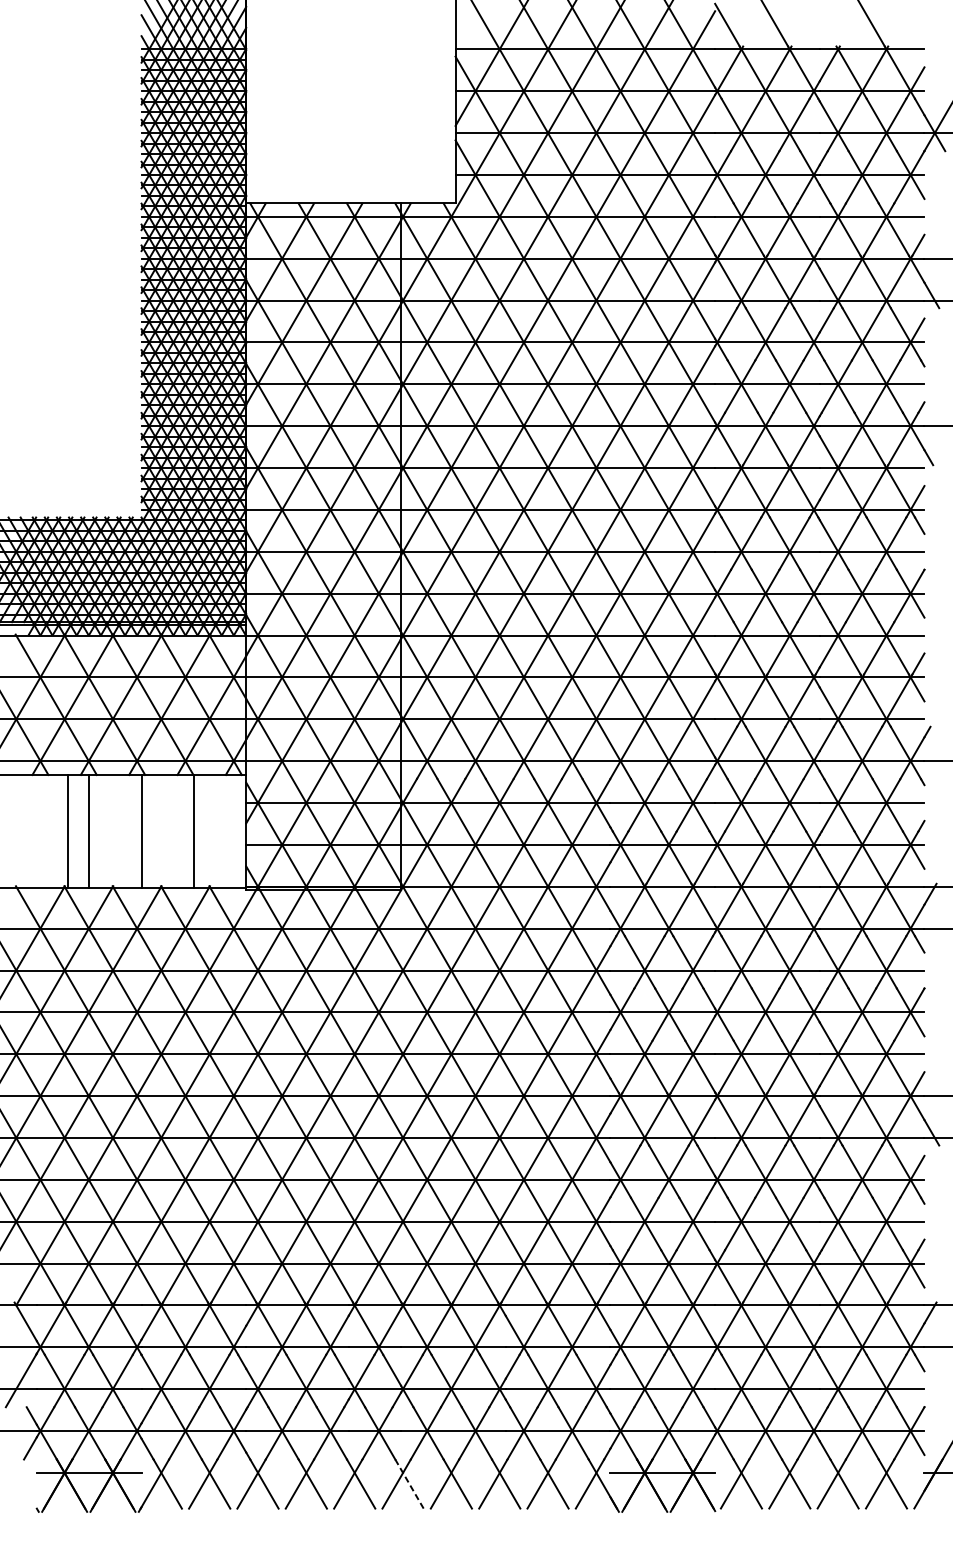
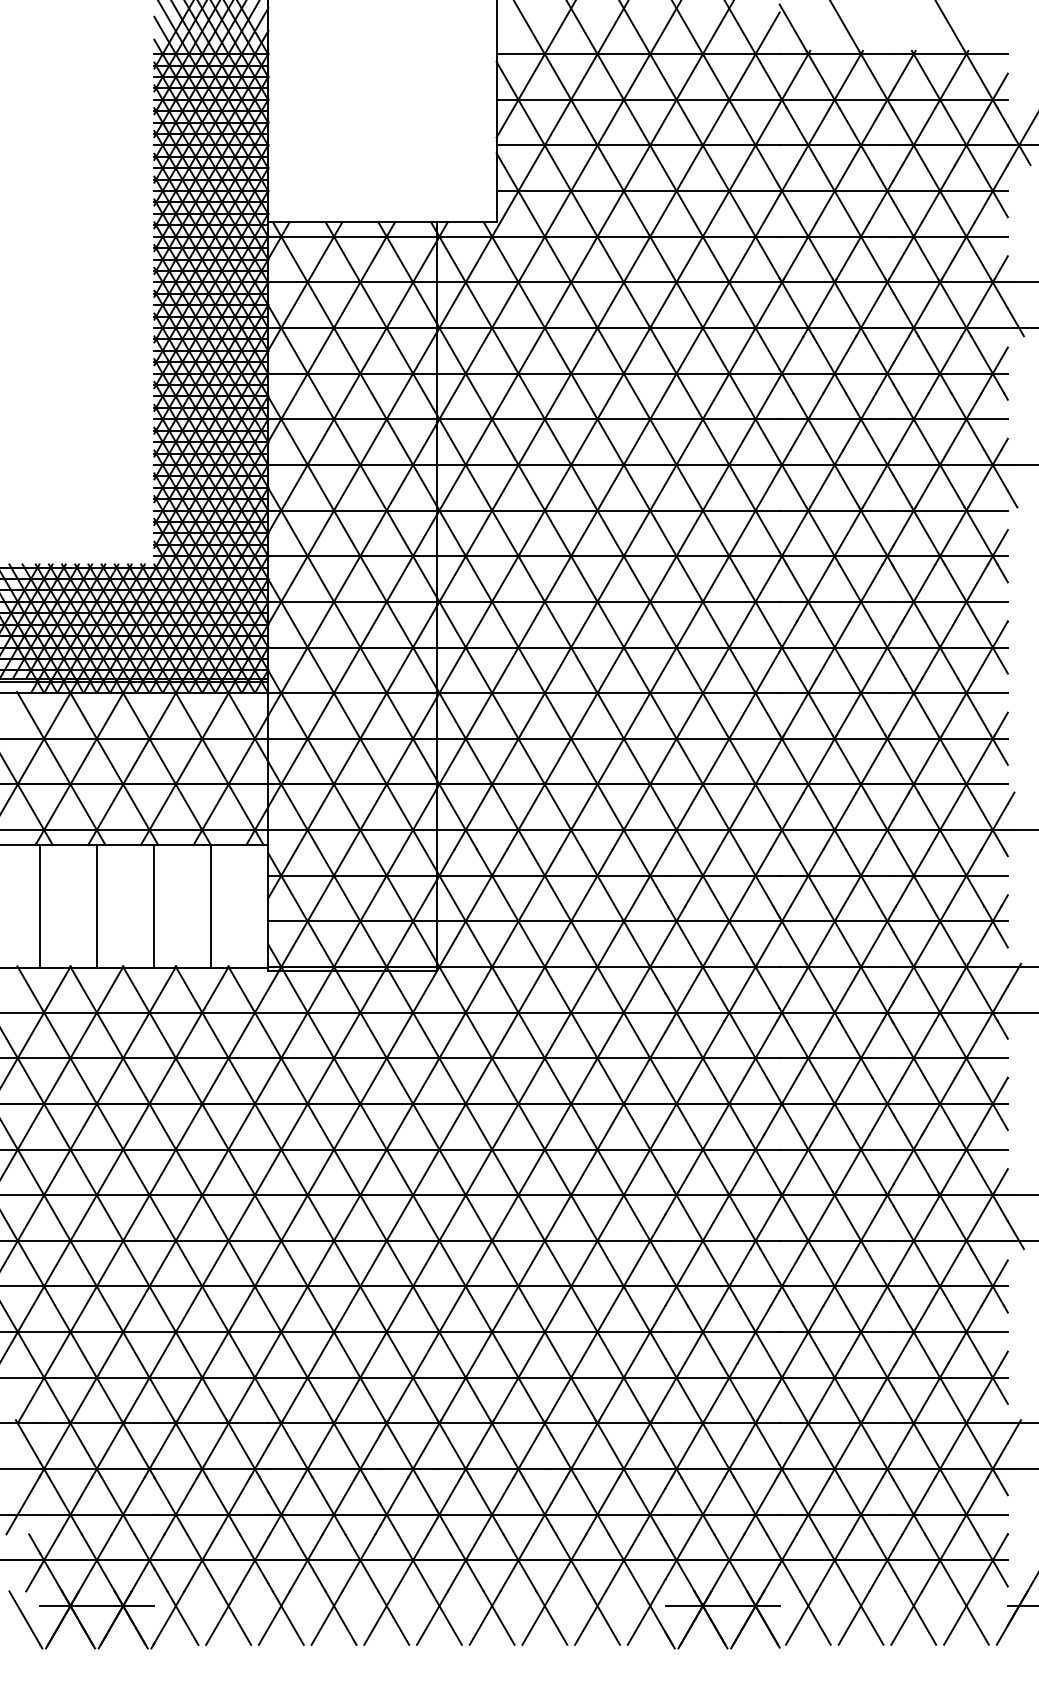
line: (68, 831) -> (40, 906), moved
line: (22, 1484) -> (24, 1618), added
line: (409, 1484) -> (446, 1618), dashed -> solid

